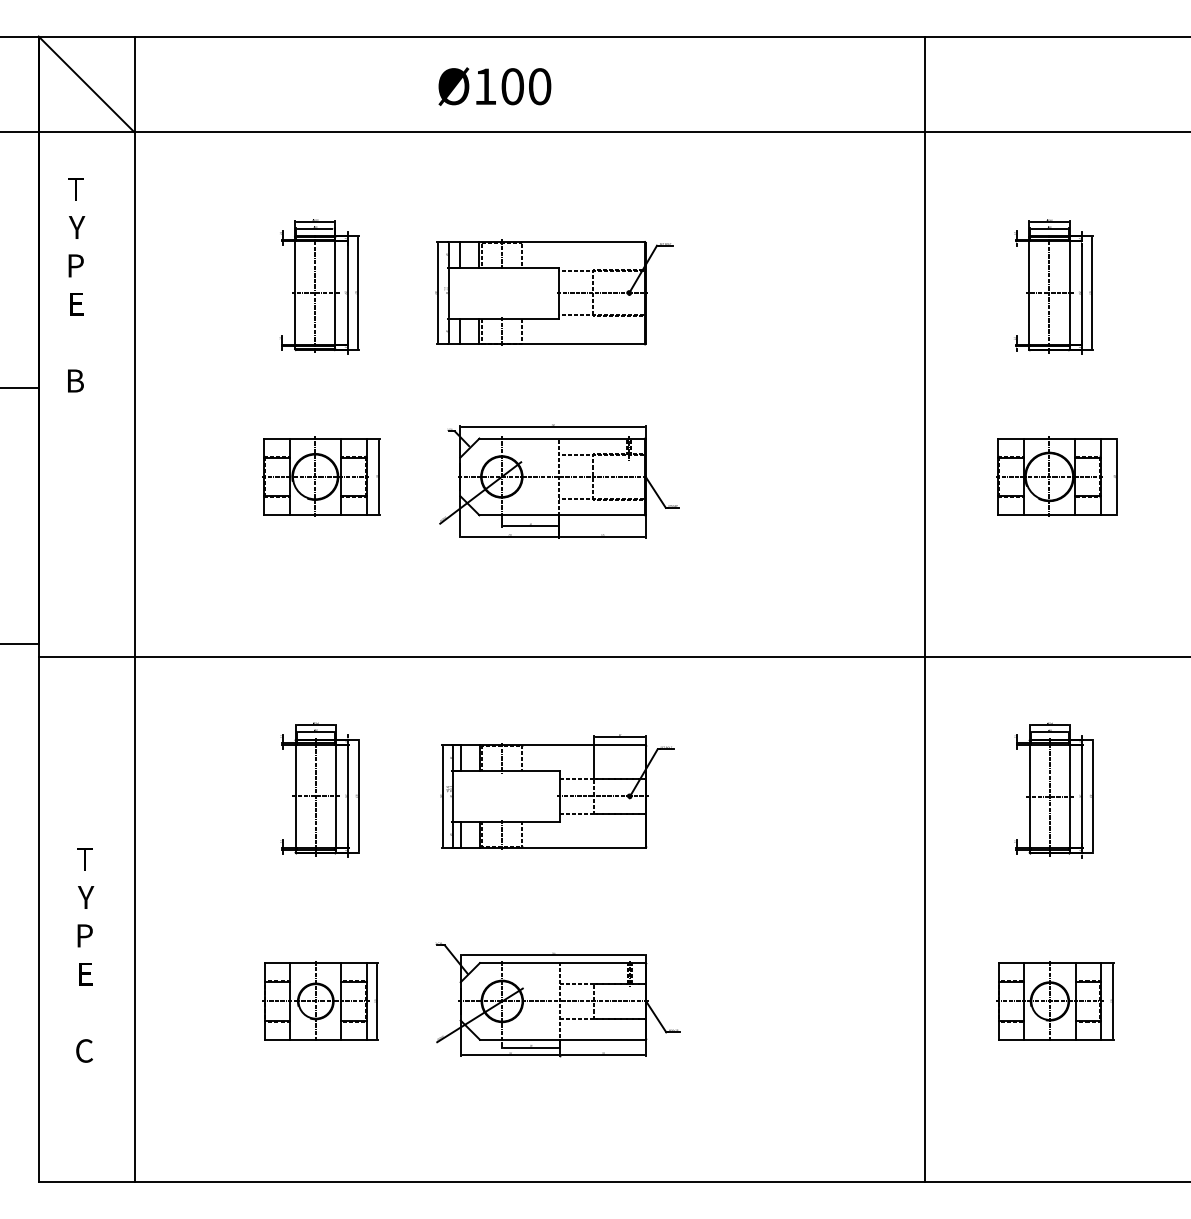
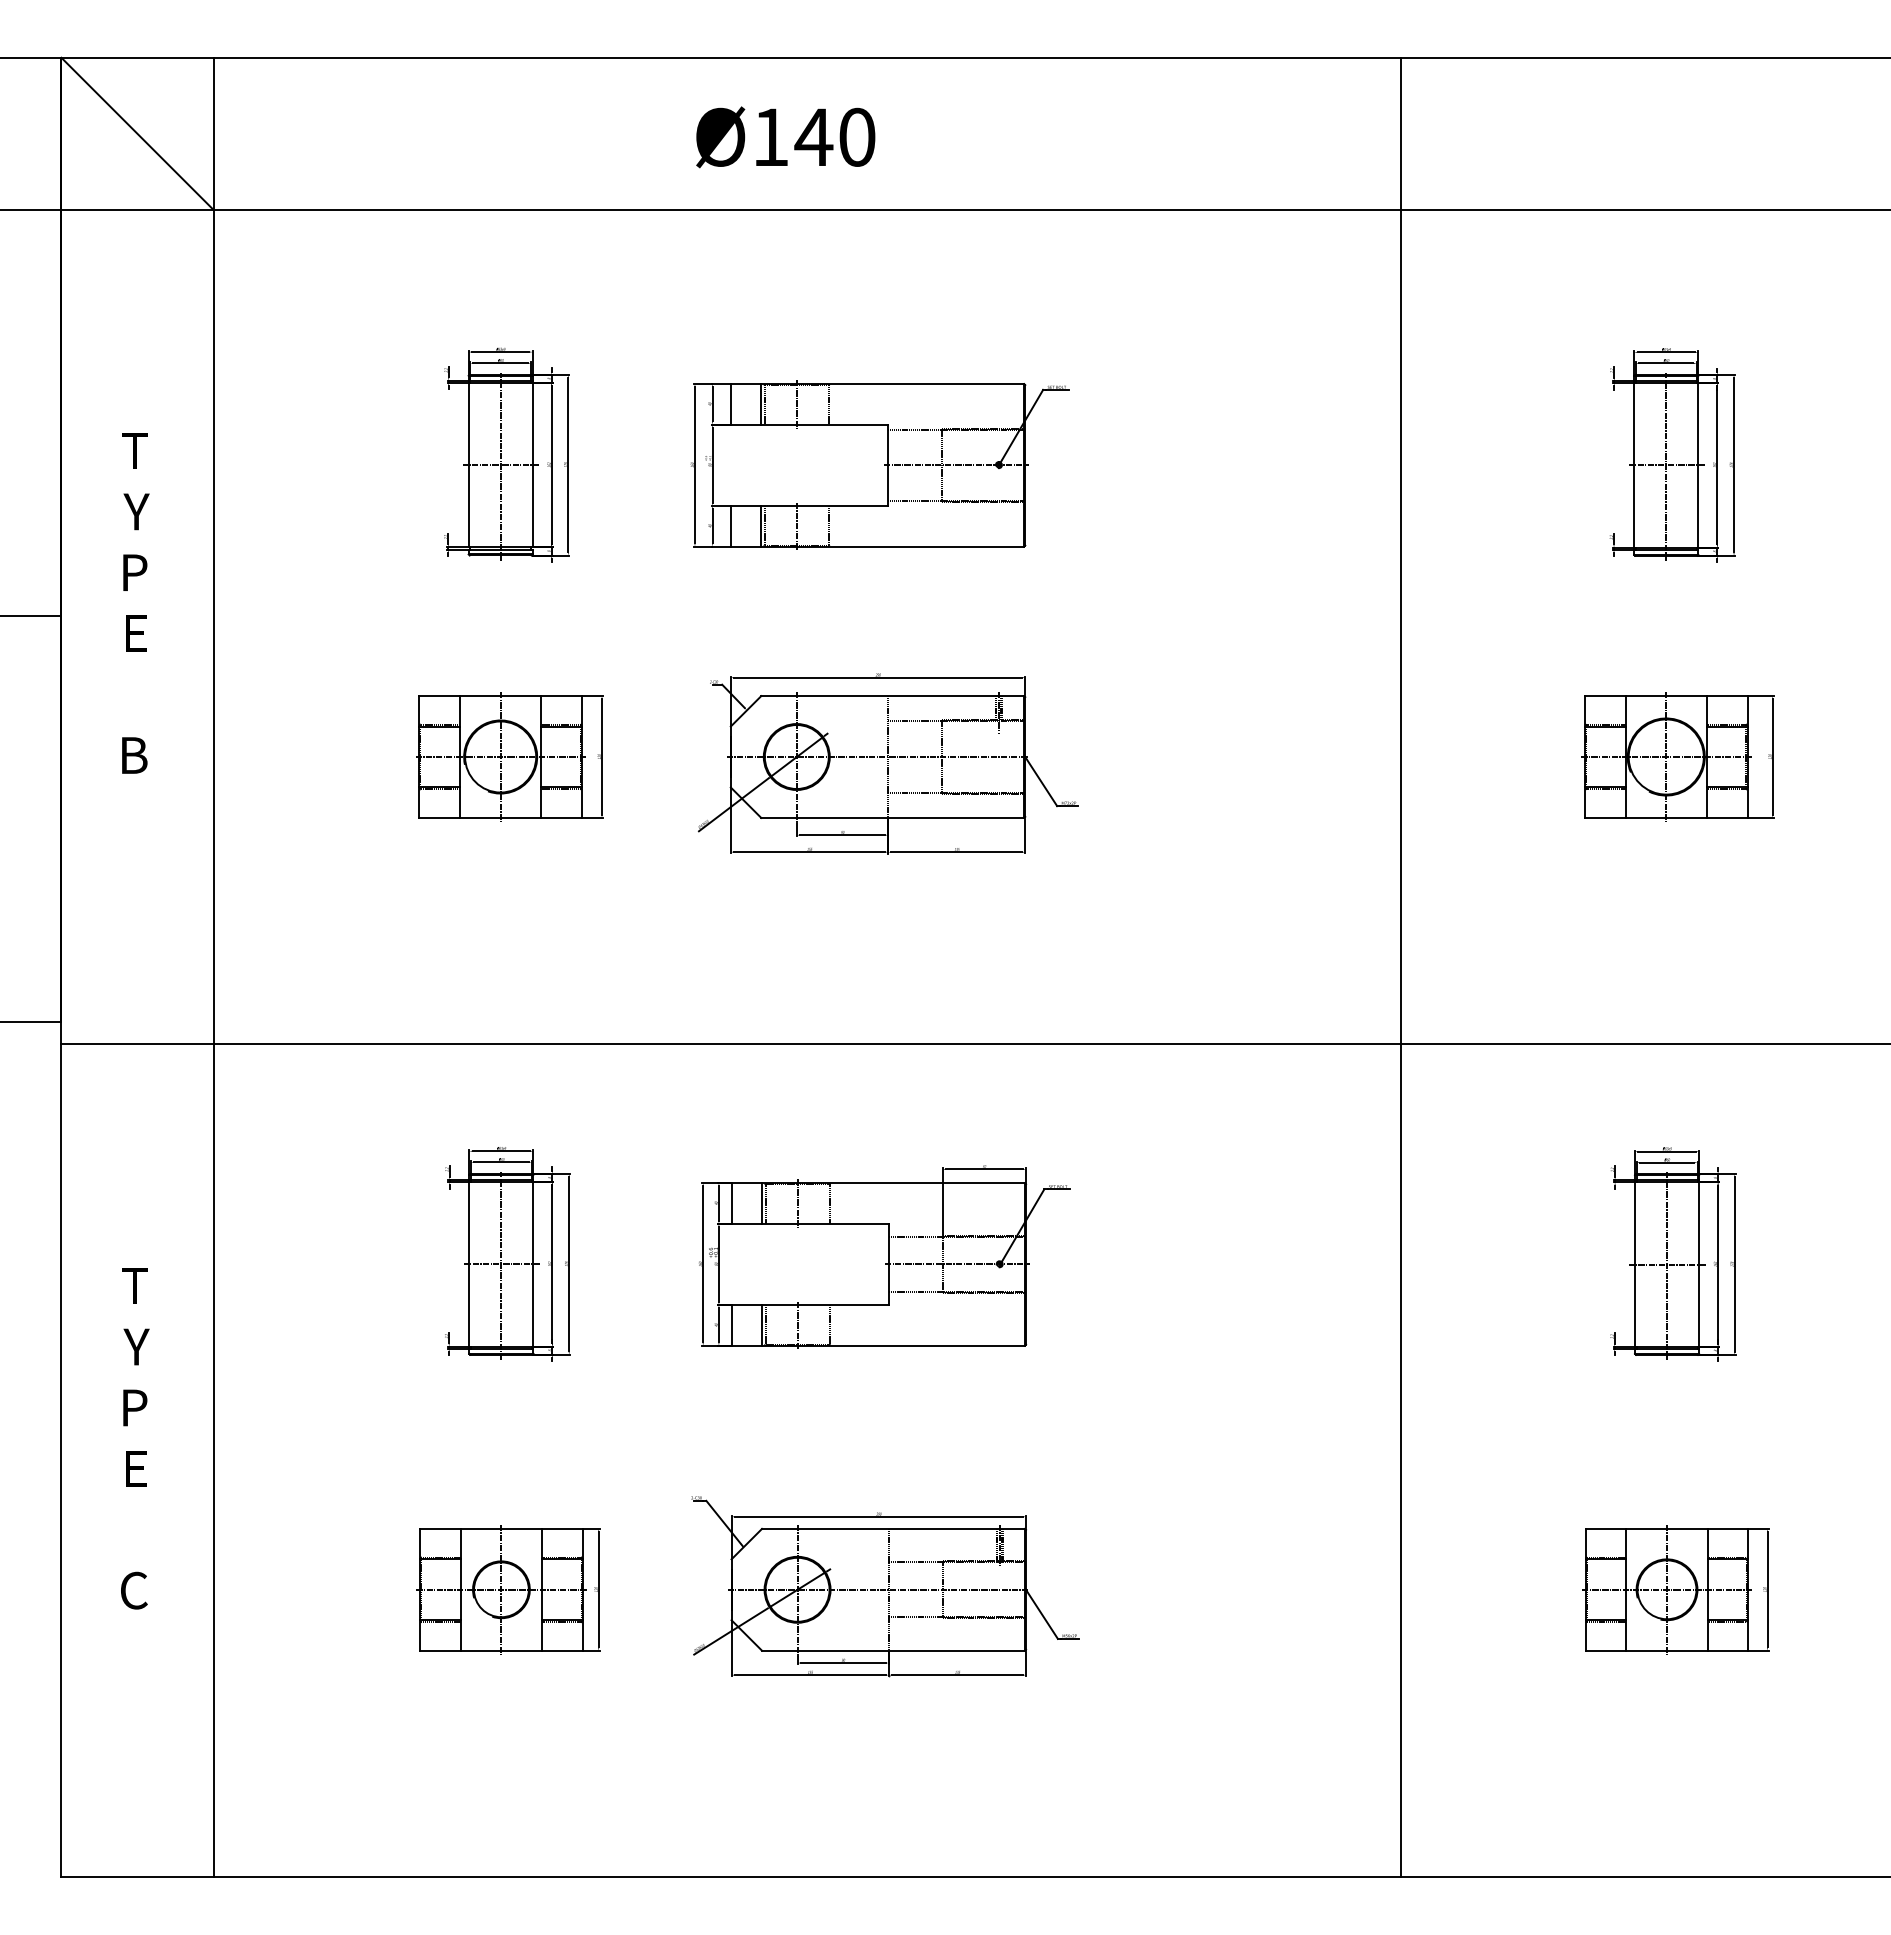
text: (512, 86) -> (813, 137), Ø100 -> Ø140
text: (76, 285) -> (135, 603), moved
line: (925, 609) -> (1401, 967), moved
text: (85, 955) -> (135, 1439), moved

